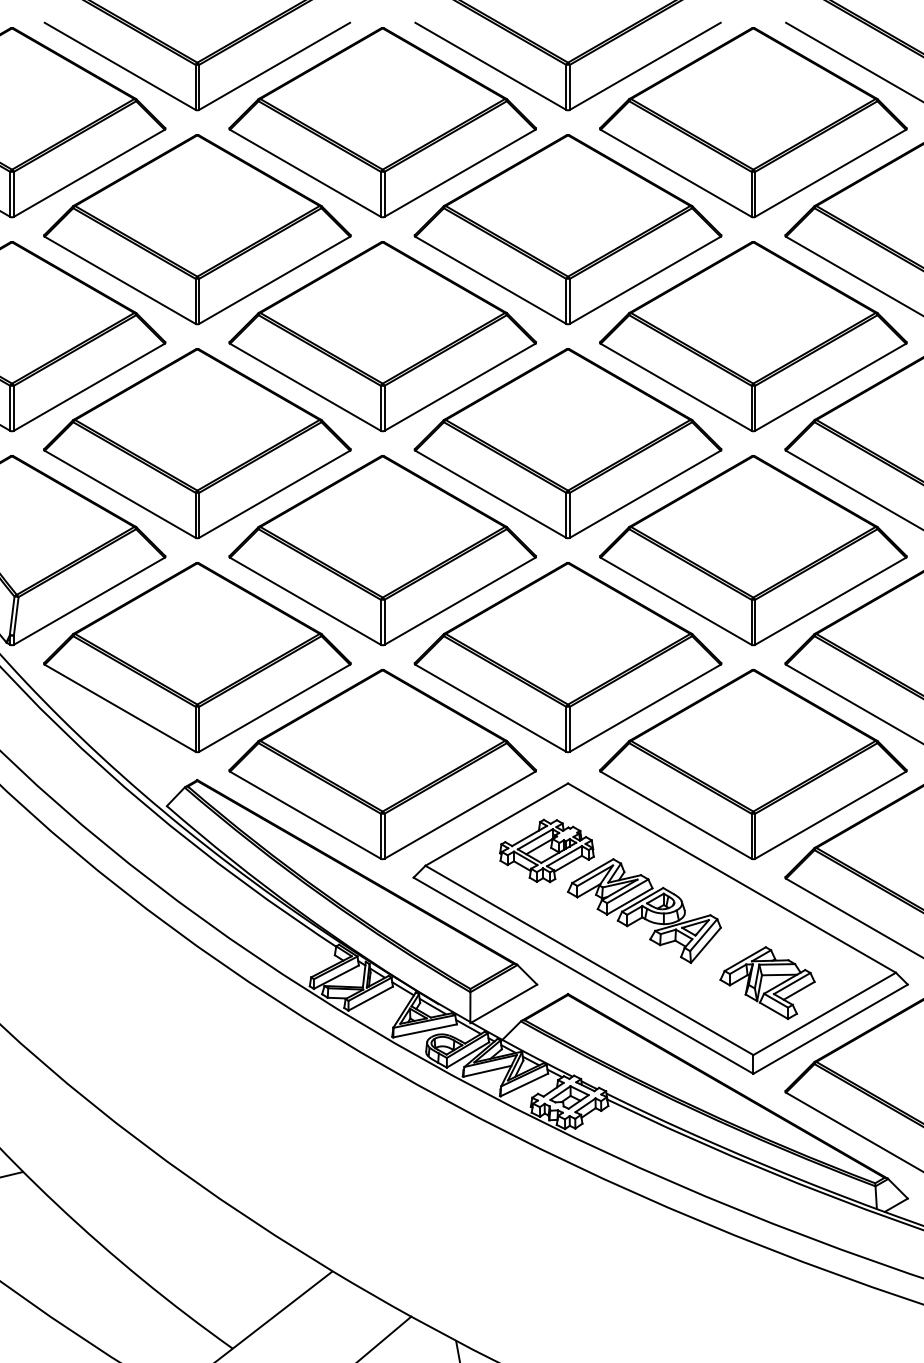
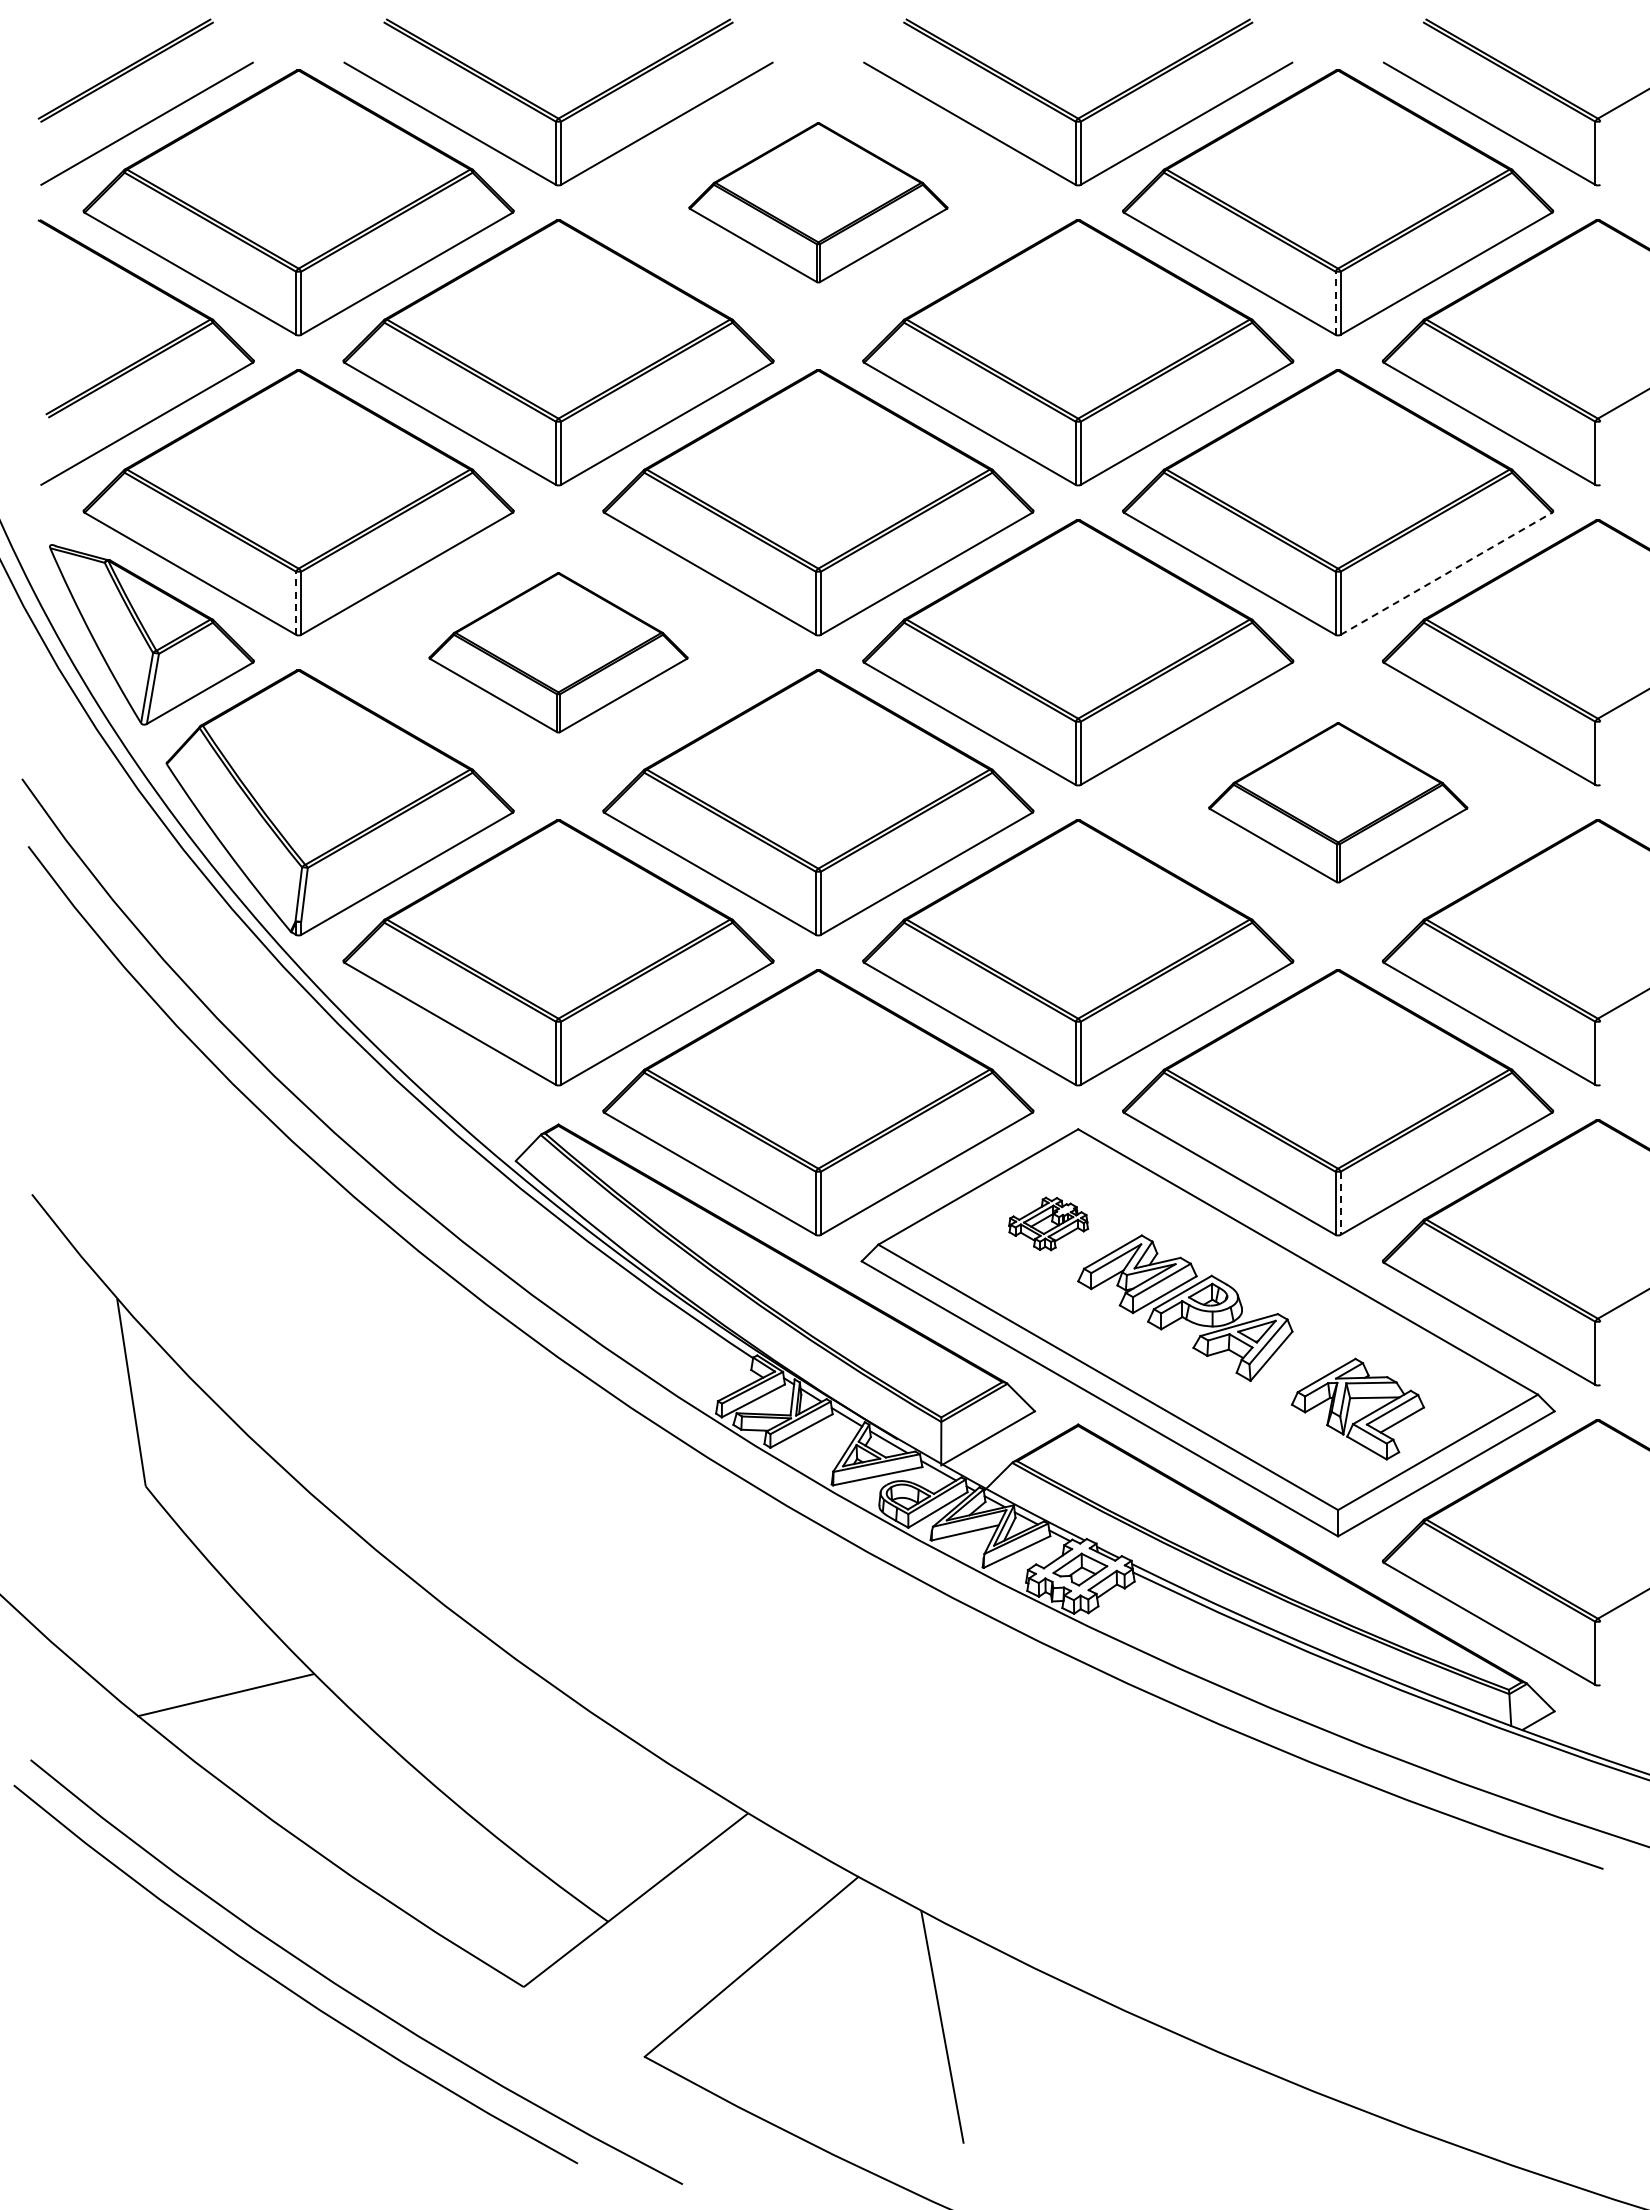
part: (382, 122) -> (818, 202), size x0.6
line: (751, 194) -> (1335, 303), solid -> dashed
line: (830, 387) -> (1446, 573), solid -> dashed
line: (10, 408) -> (296, 603), solid -> dashed
part: (197, 443) -> (558, 652), size x0.6
part: (753, 550) -> (1338, 802), size x0.6
line: (755, 836) -> (1340, 1203), solid -> dashed
part: (546, 850) -> (1048, 1223), size x0.6

